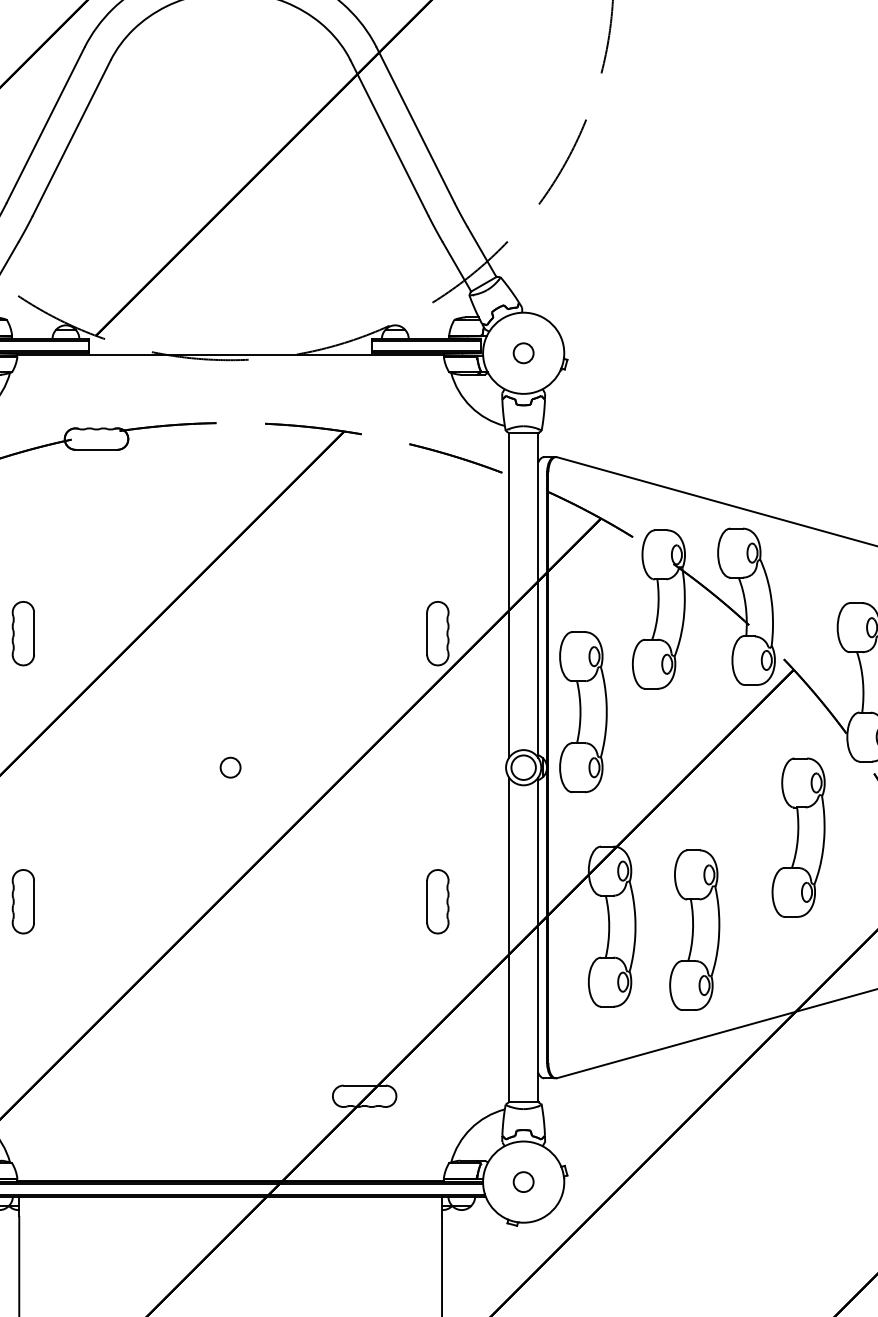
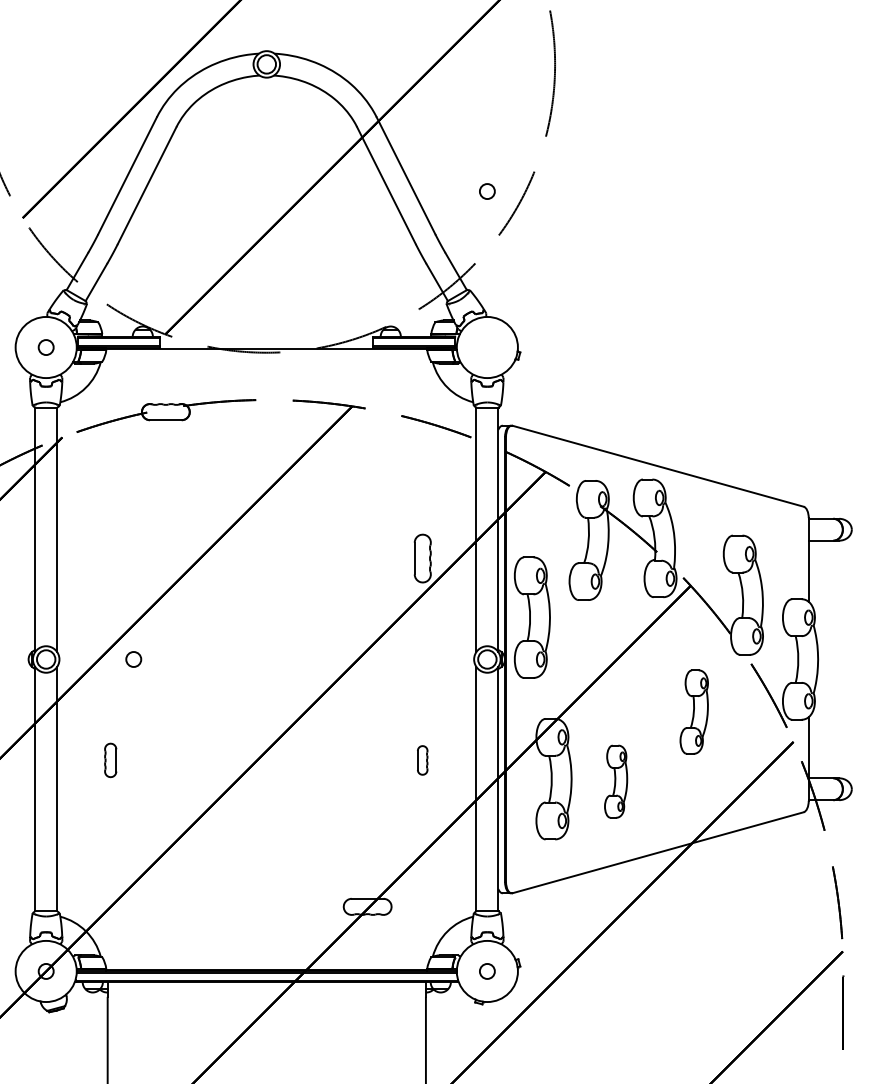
circle: (523, 353) -> (487, 191), moved
part: (23, 633) -> (110, 558), removed
circle: (230, 767) -> (133, 659), moved
part: (797, 836) -> (693, 711), size x0.7
part: (23, 901) -> (110, 760), size x0.7
part: (437, 901) -> (422, 760), size x0.6
part: (693, 929) -> (615, 781), size x0.6

